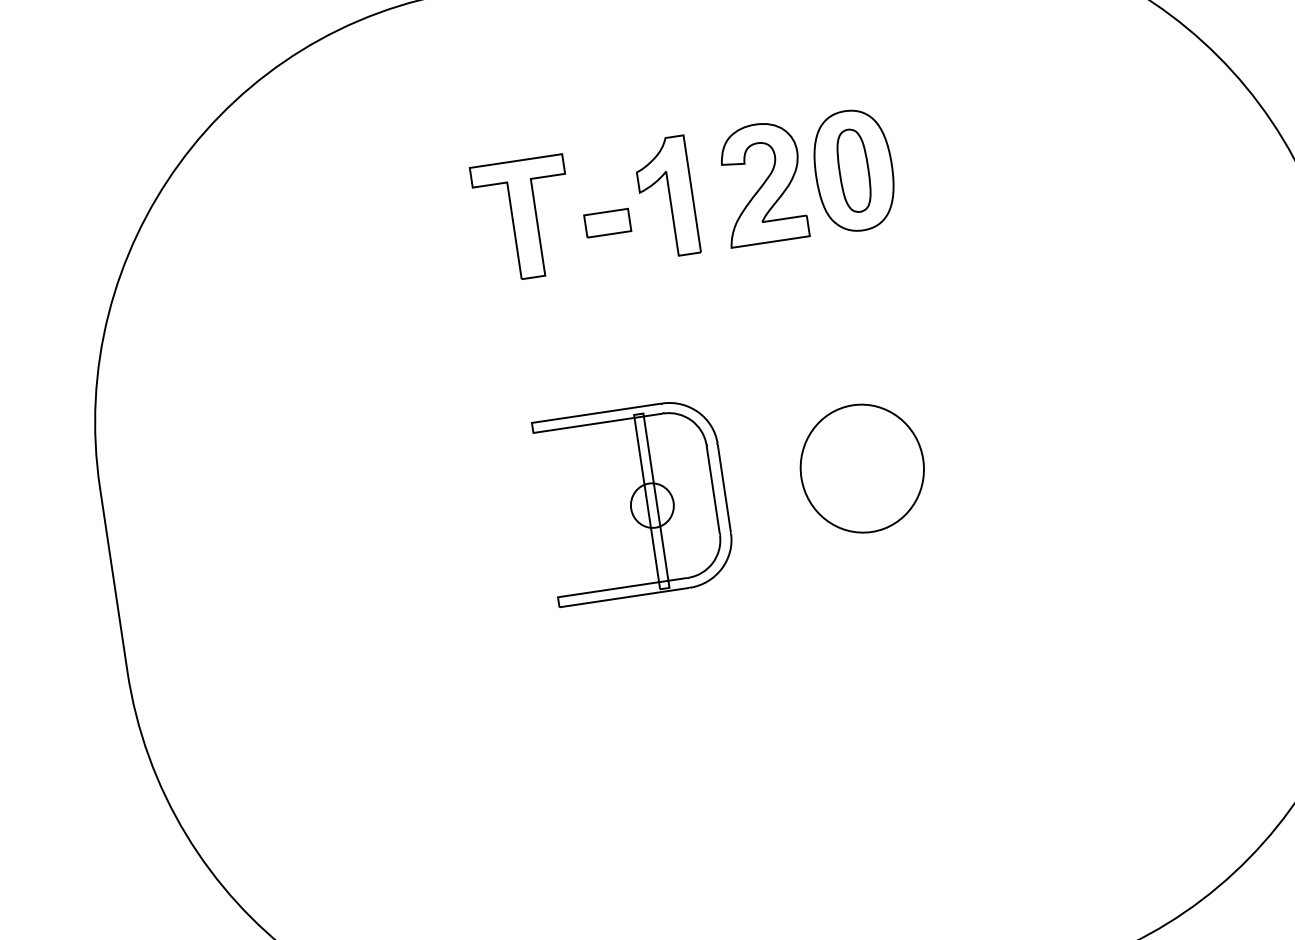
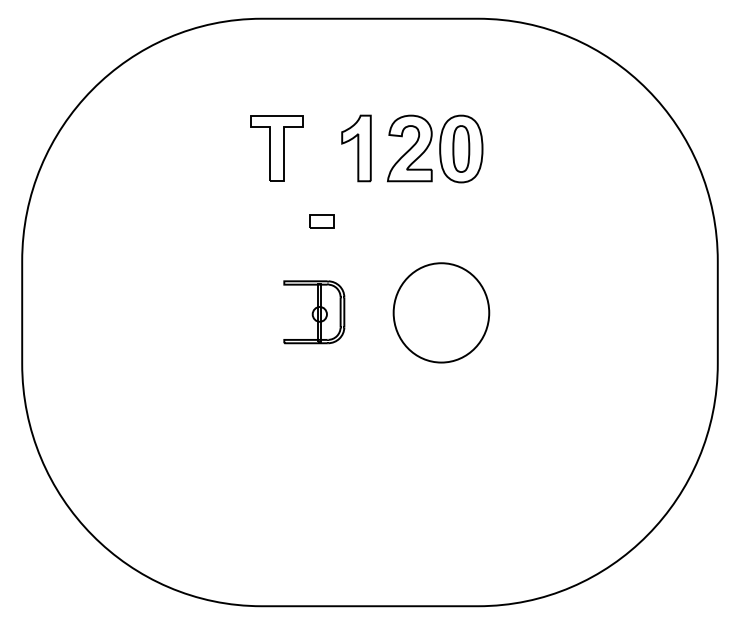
part: (606, 223) -> (321, 221), moved
part: (862, 467) -> (441, 312), size x1.4
part: (635, 499) -> (314, 311), size x0.6

